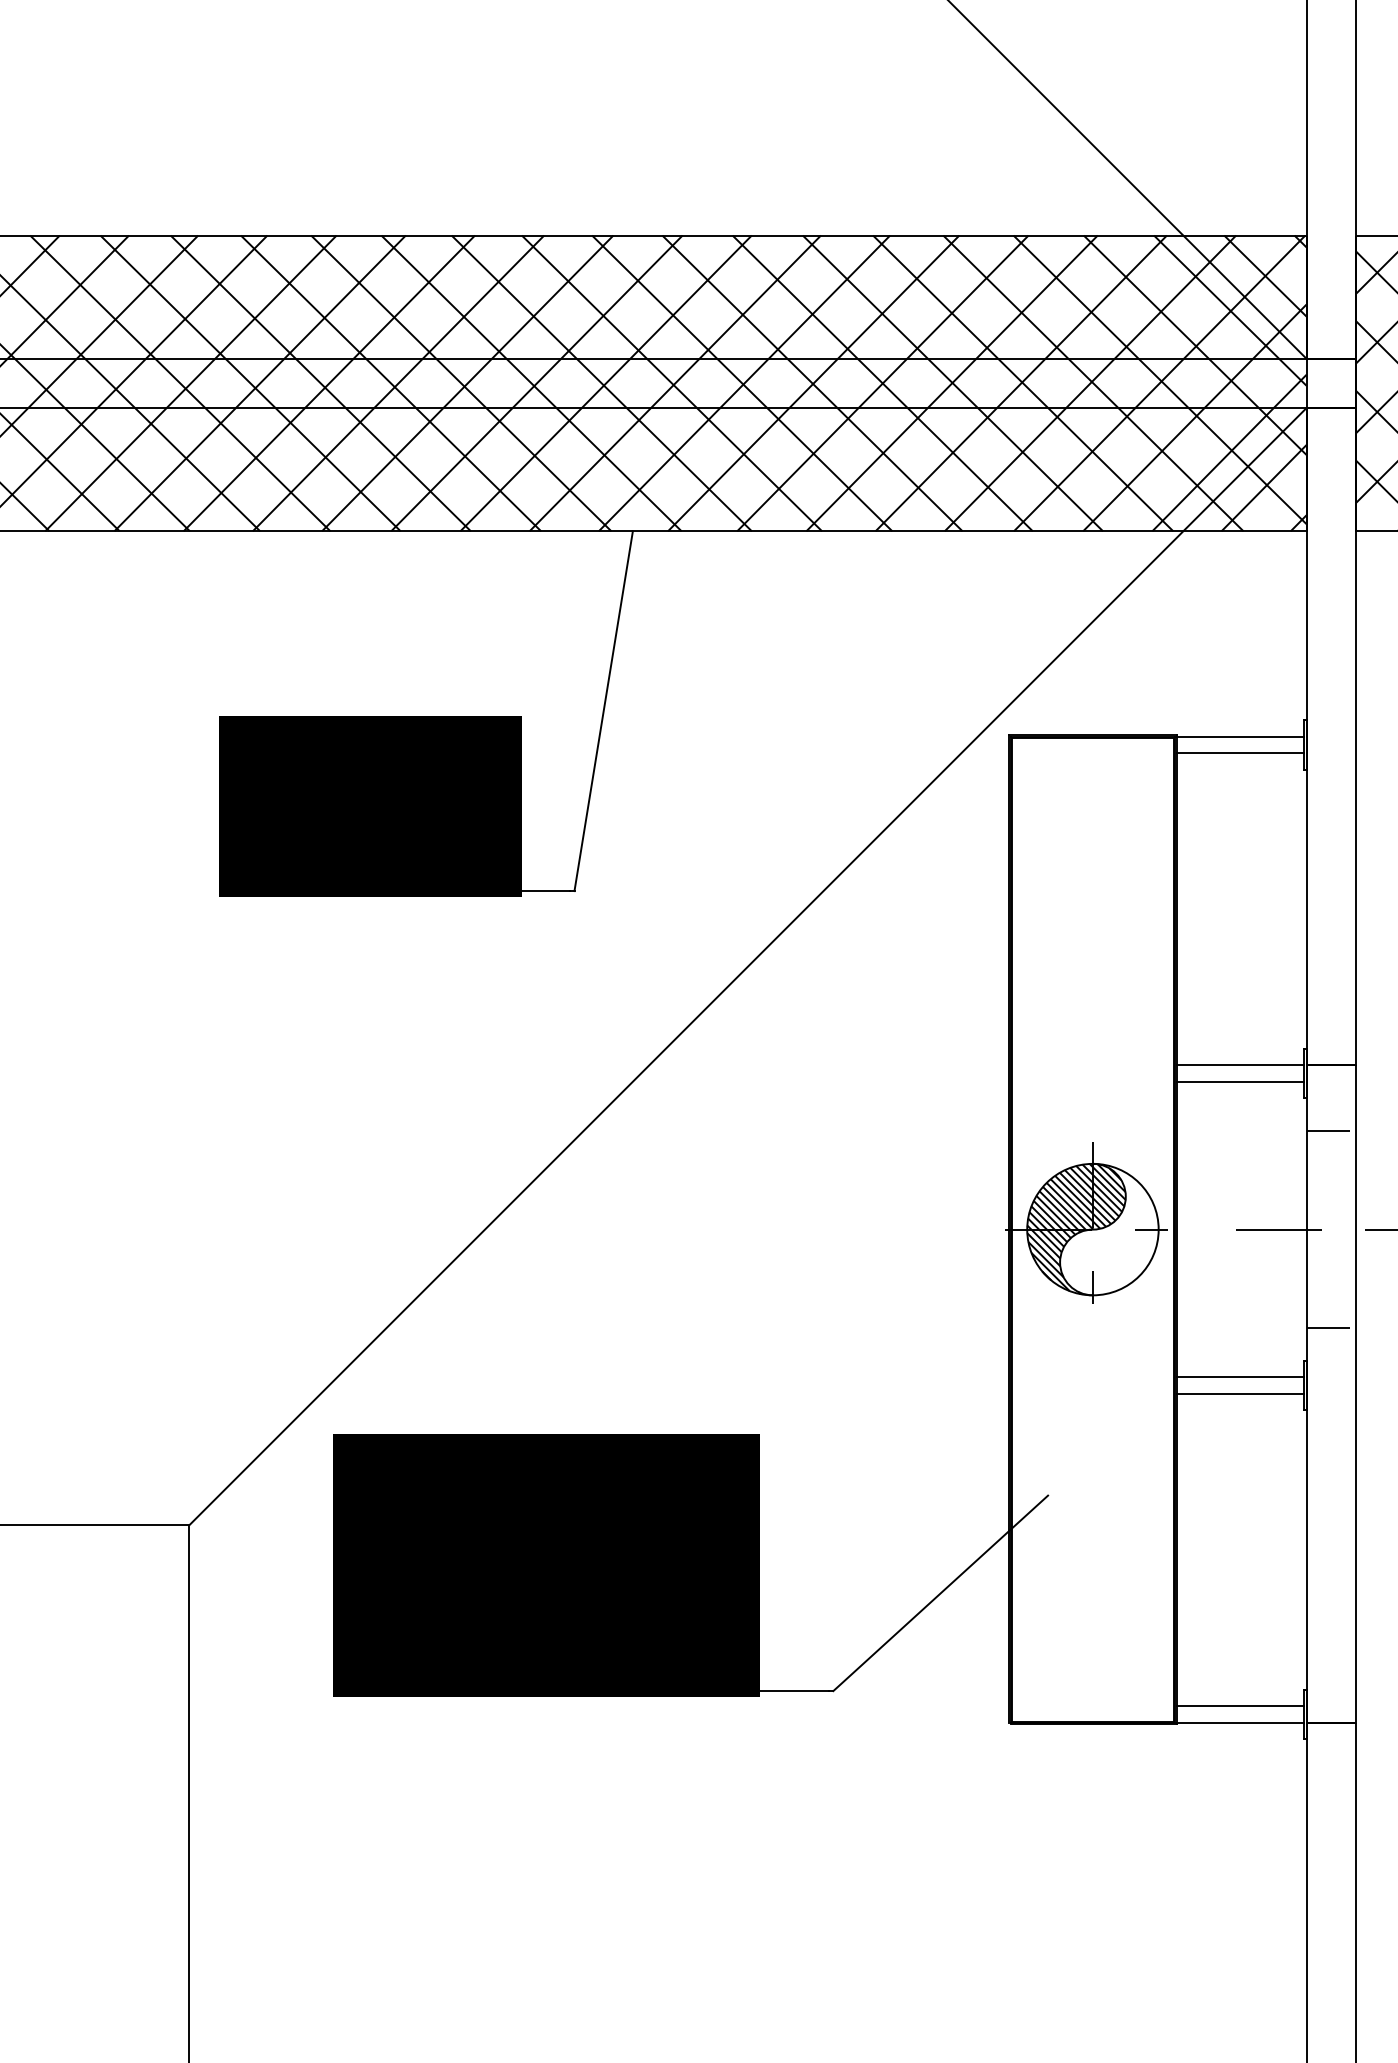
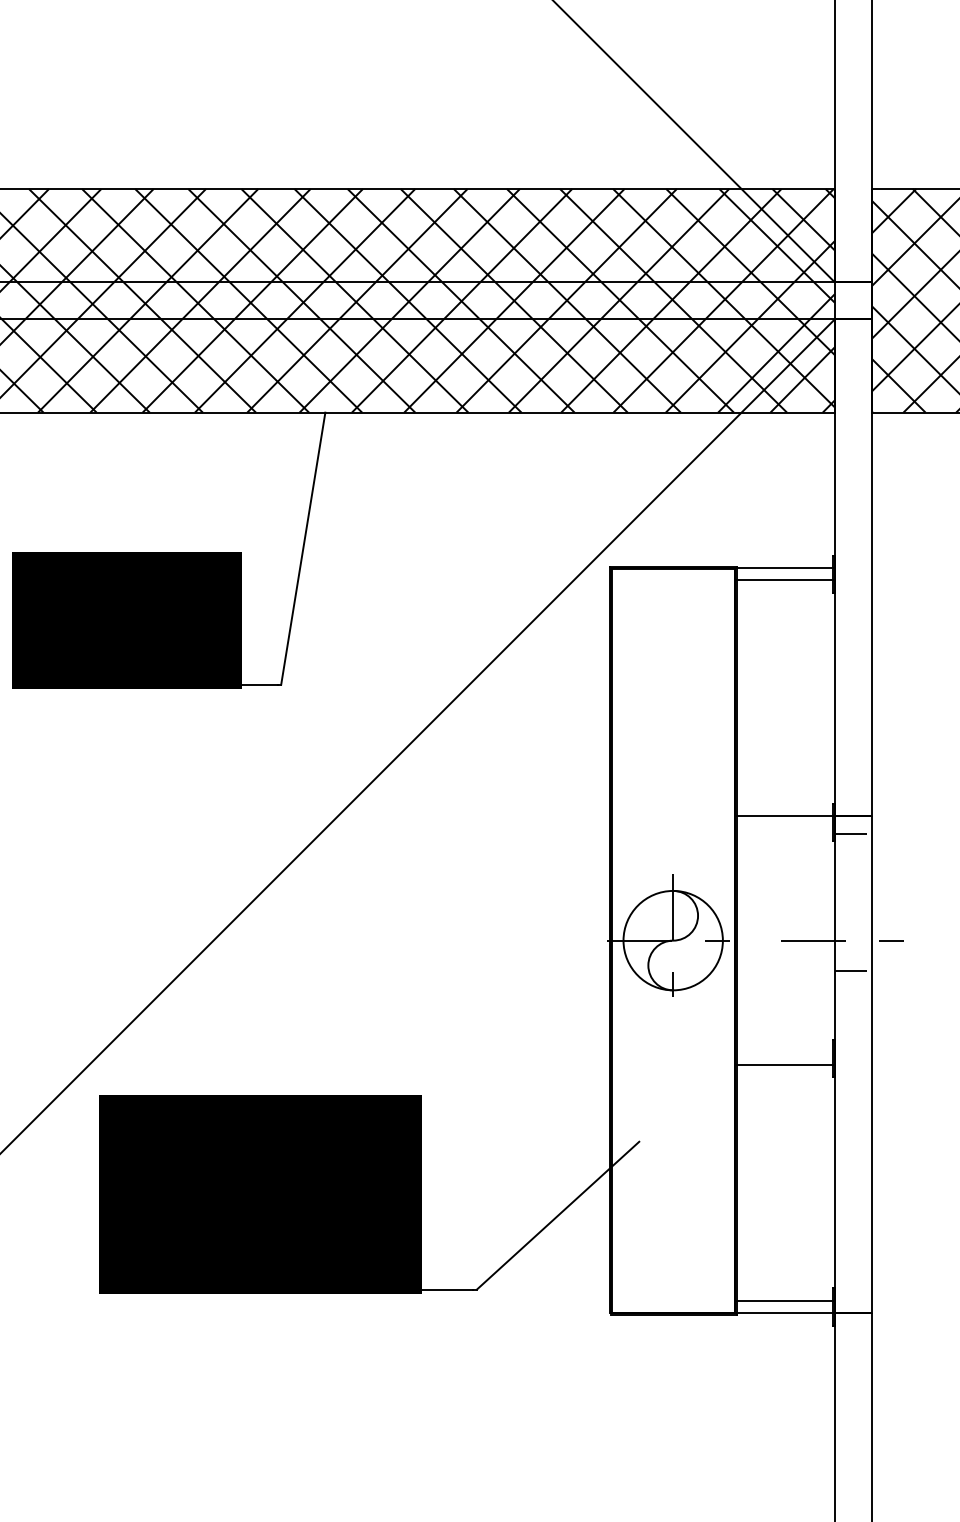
line: (1239, 1081) -> (784, 828), removed
line: (1330, 1131) -> (852, 834), moved
hatch: (1076, 1229) -> (660, 940), removed
line: (1330, 1328) -> (852, 970), moved
line: (1239, 1377) -> (784, 1052), removed

